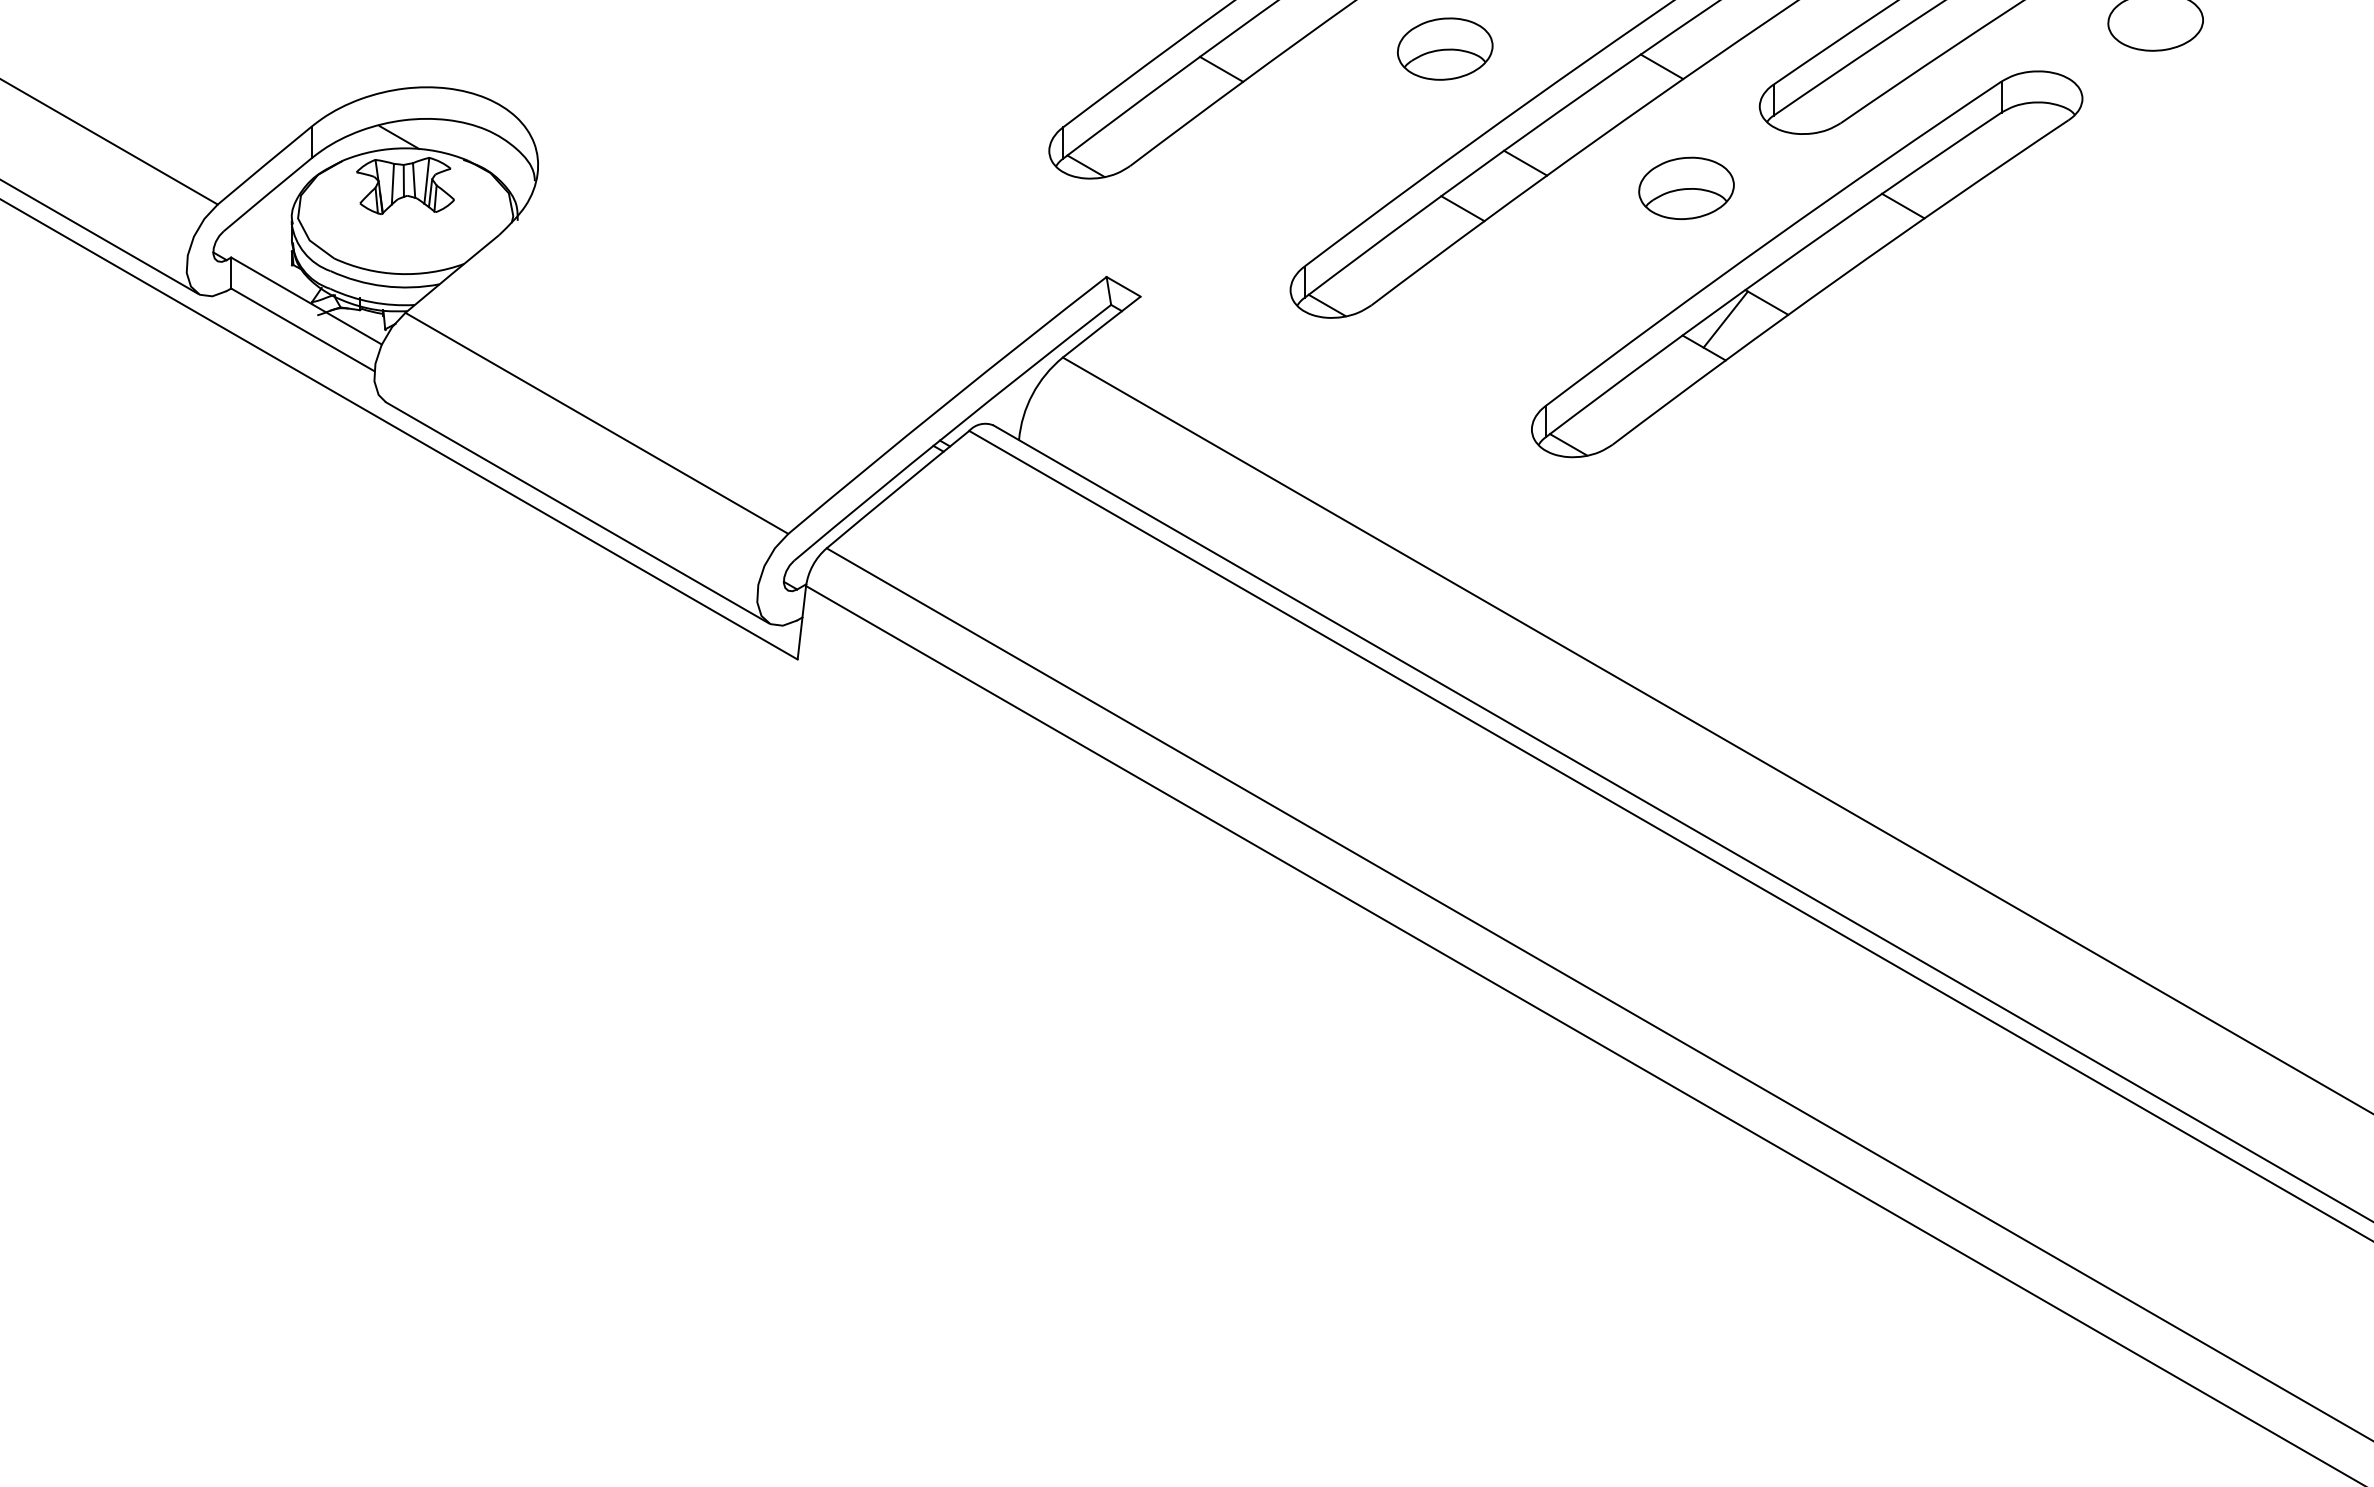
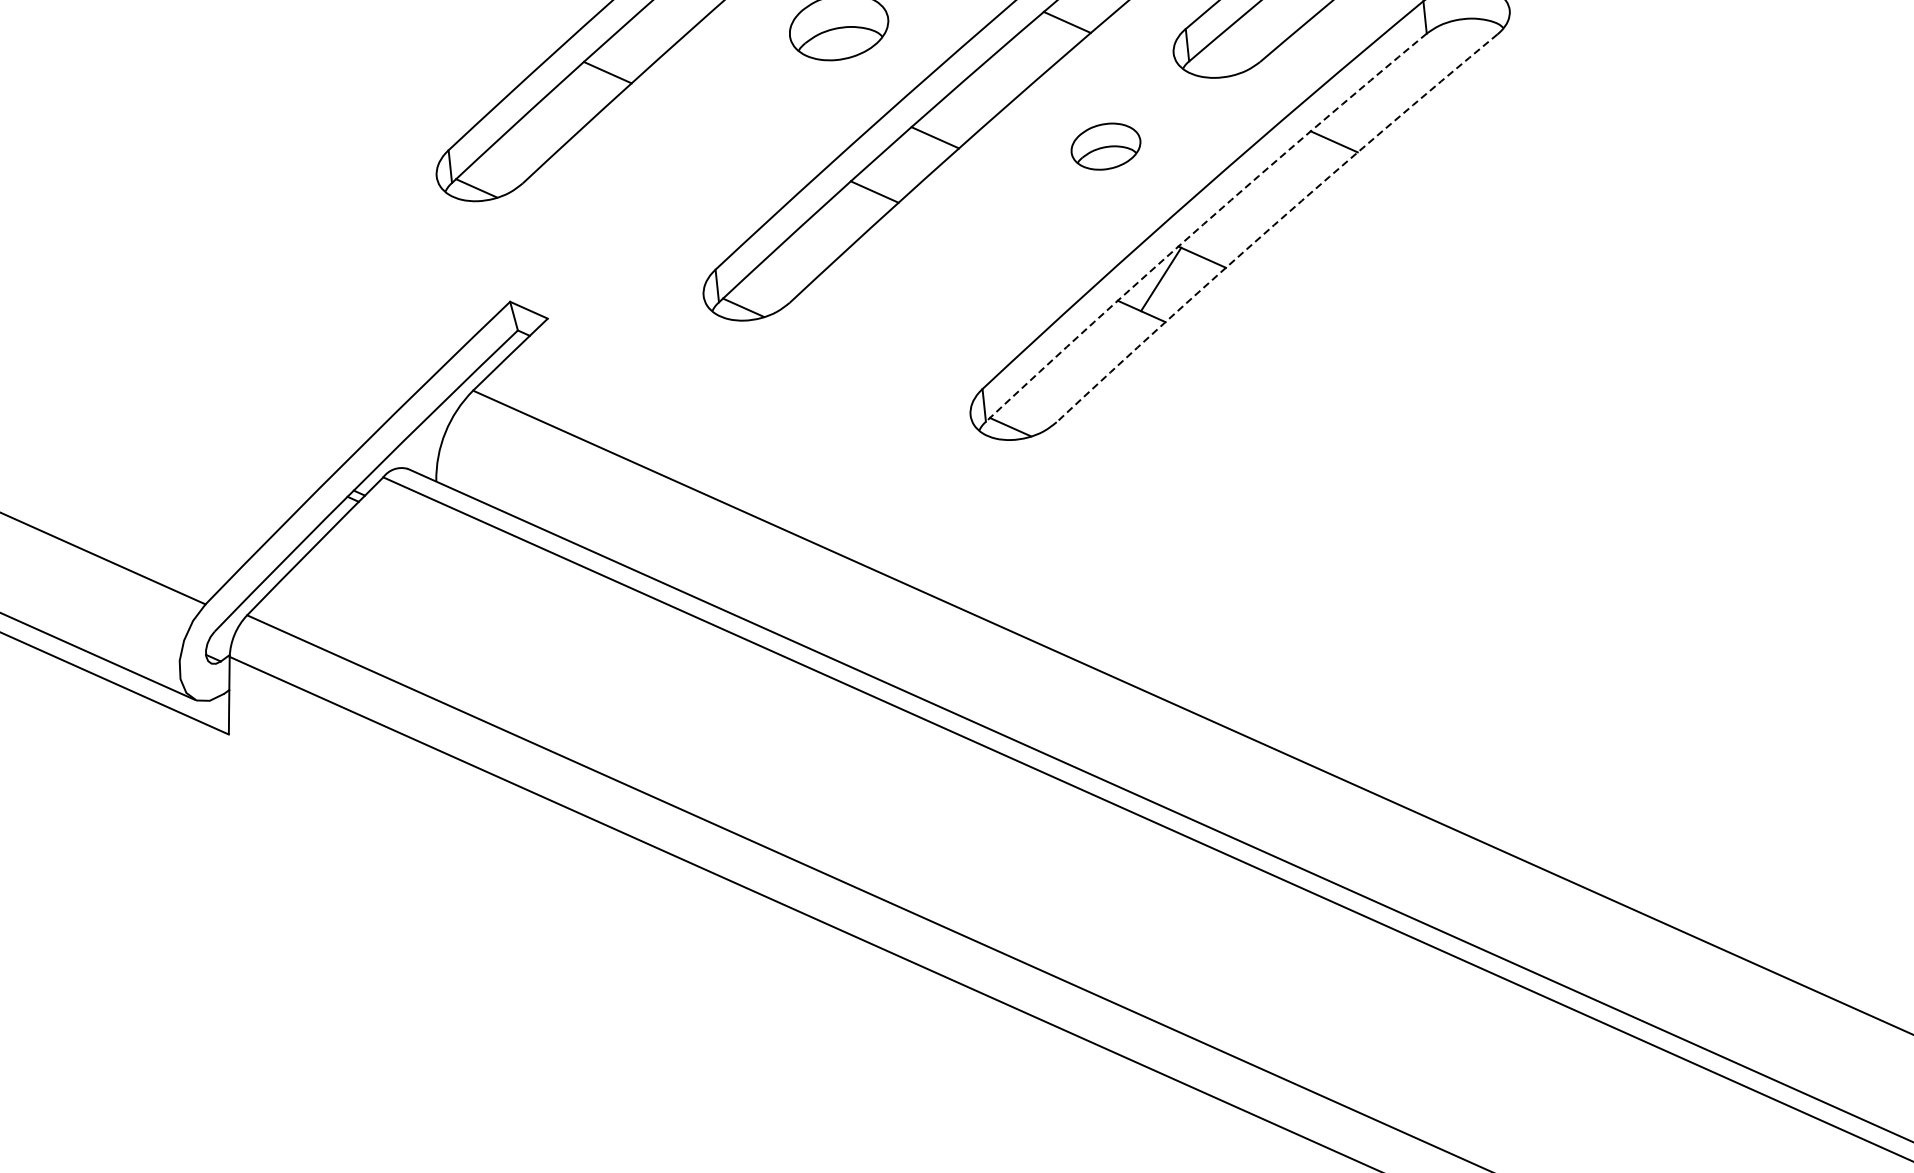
part: (1686, 187) -> (1105, 145), size x0.7
arc: (1771, 271) -> (1203, 224), solid -> dashed
arc: (1838, 279) -> (1274, 225), solid -> dashed

